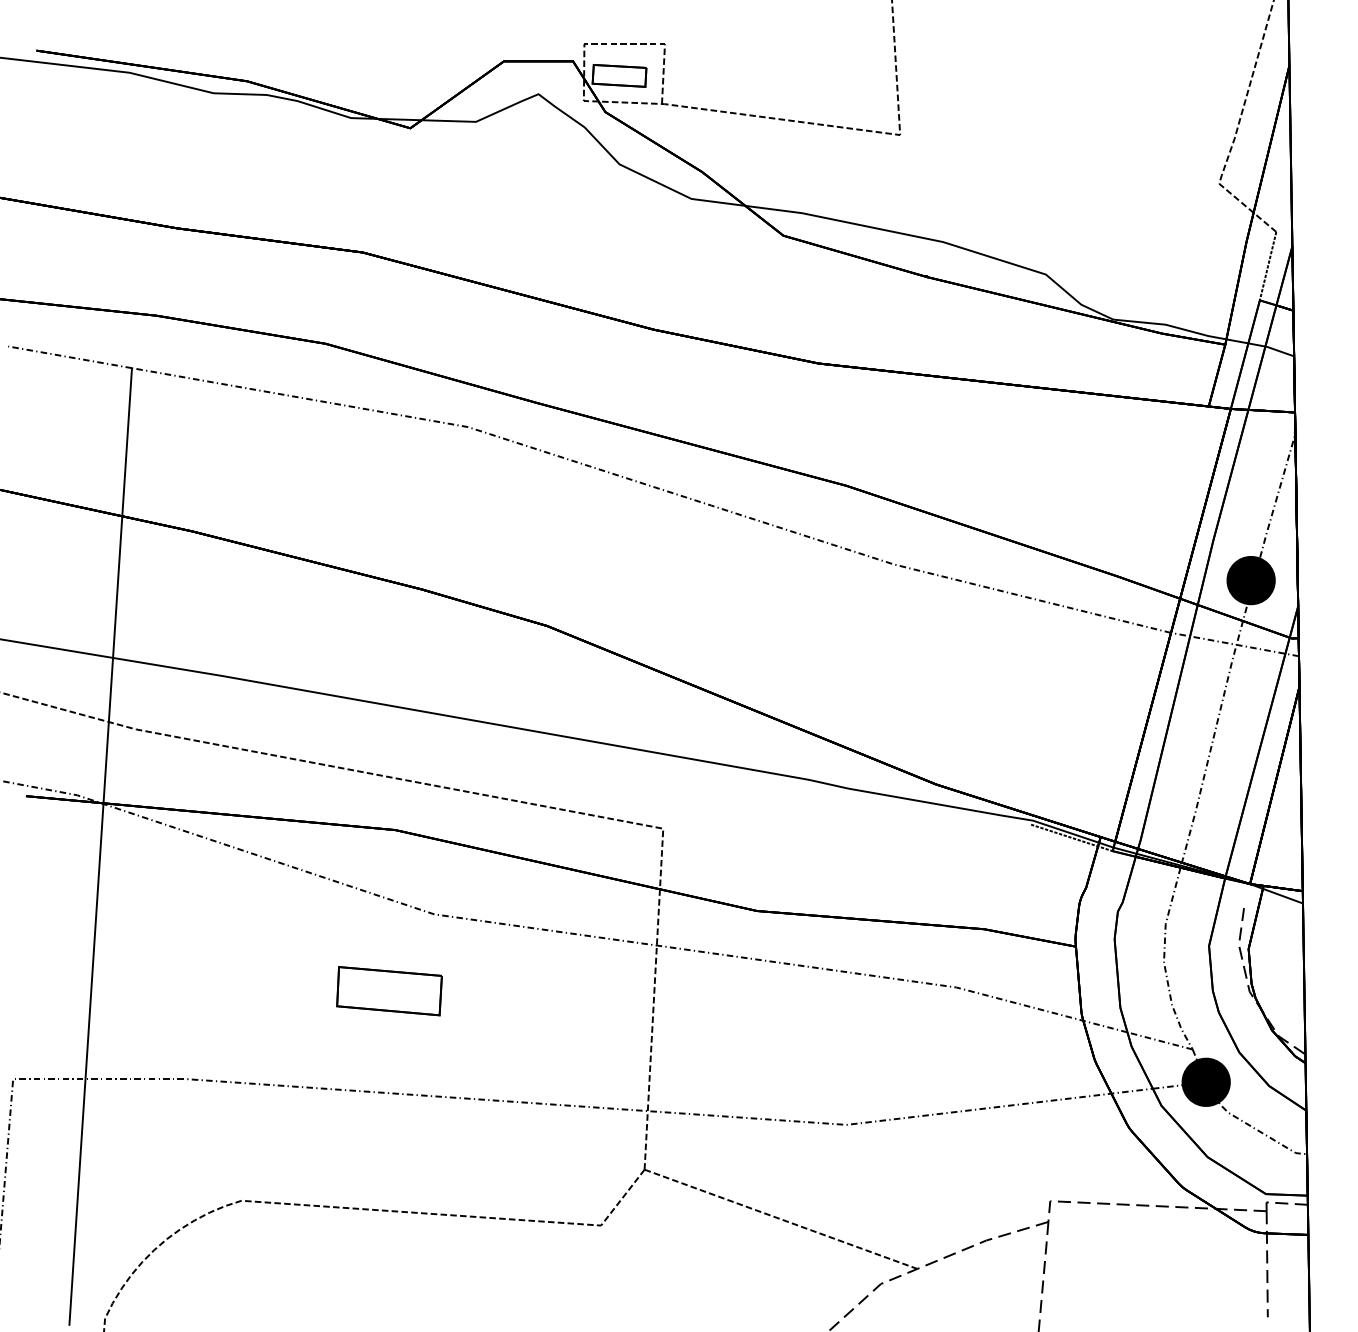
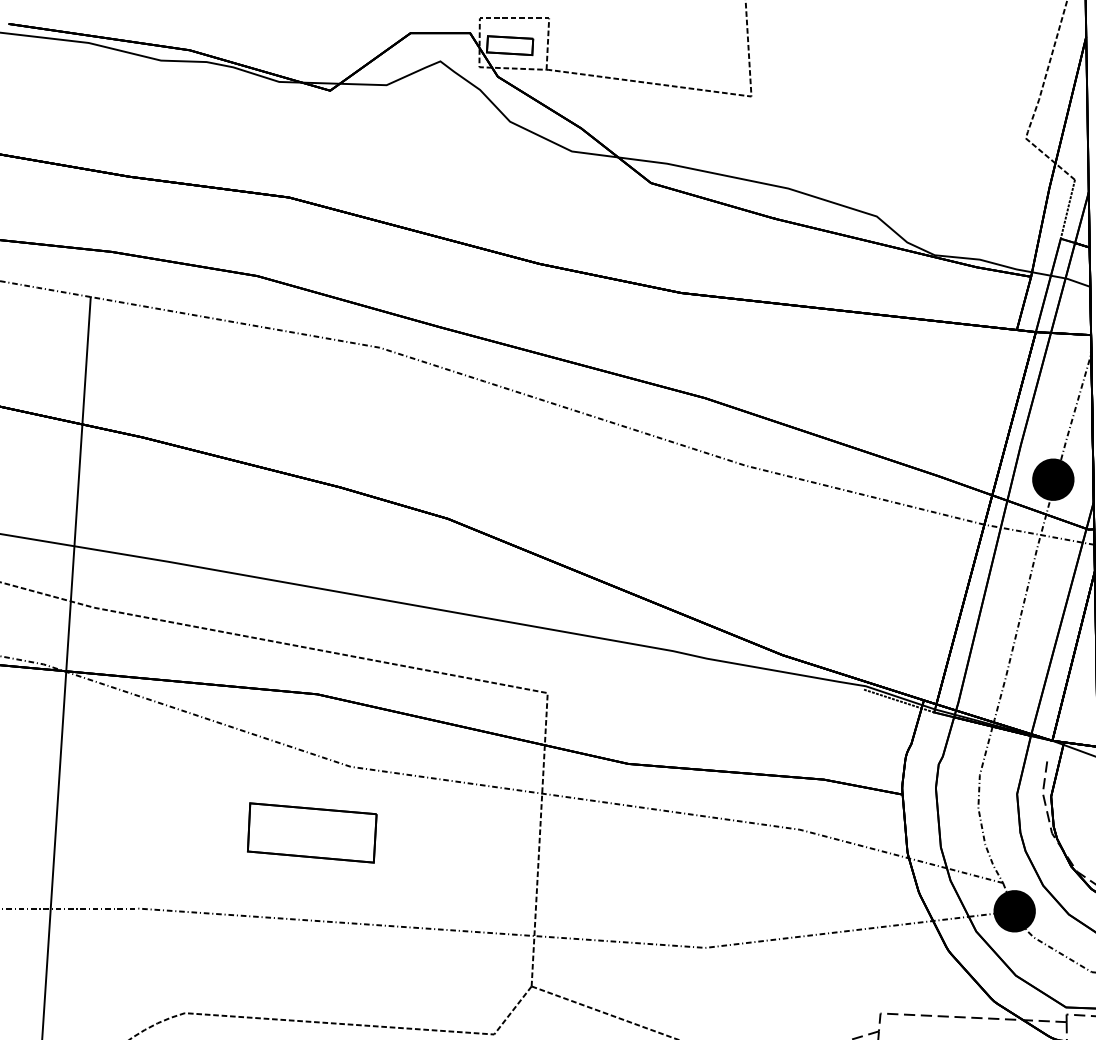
part: (389, 990) -> (312, 832), size x1.43

